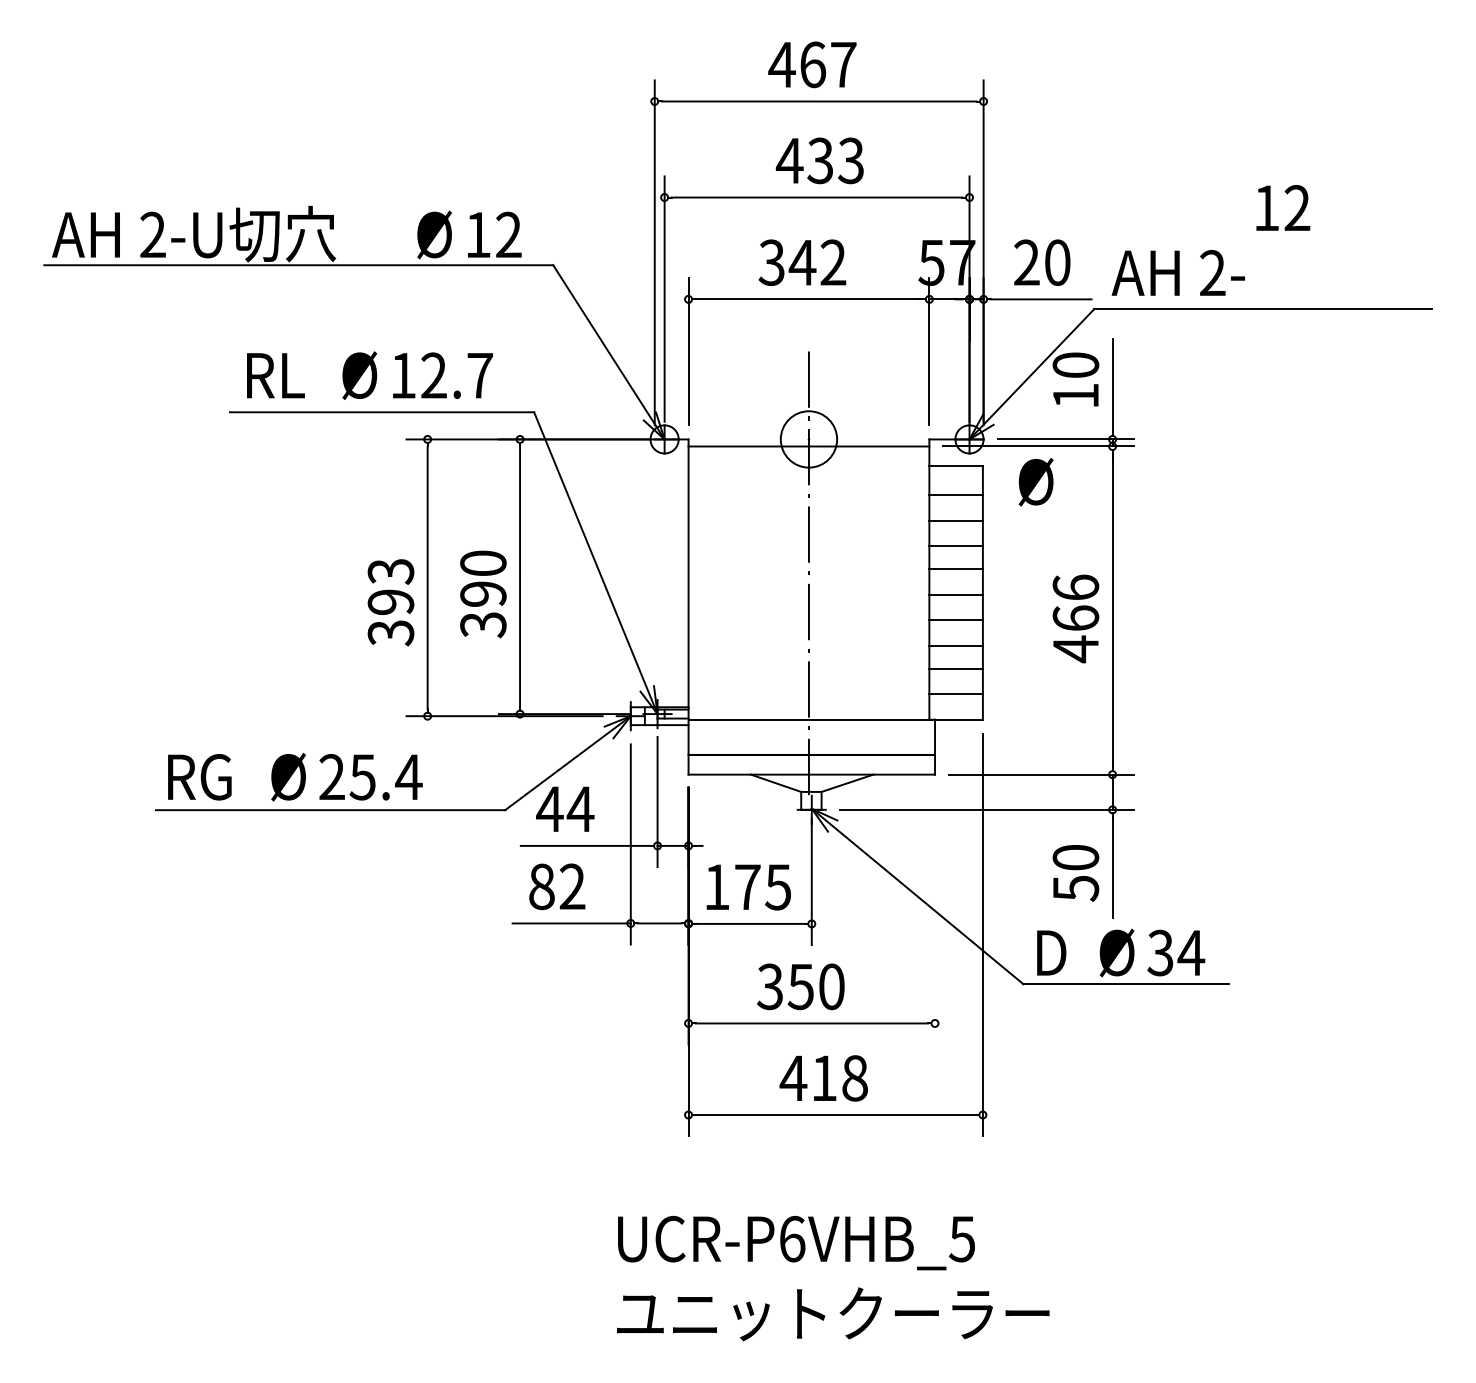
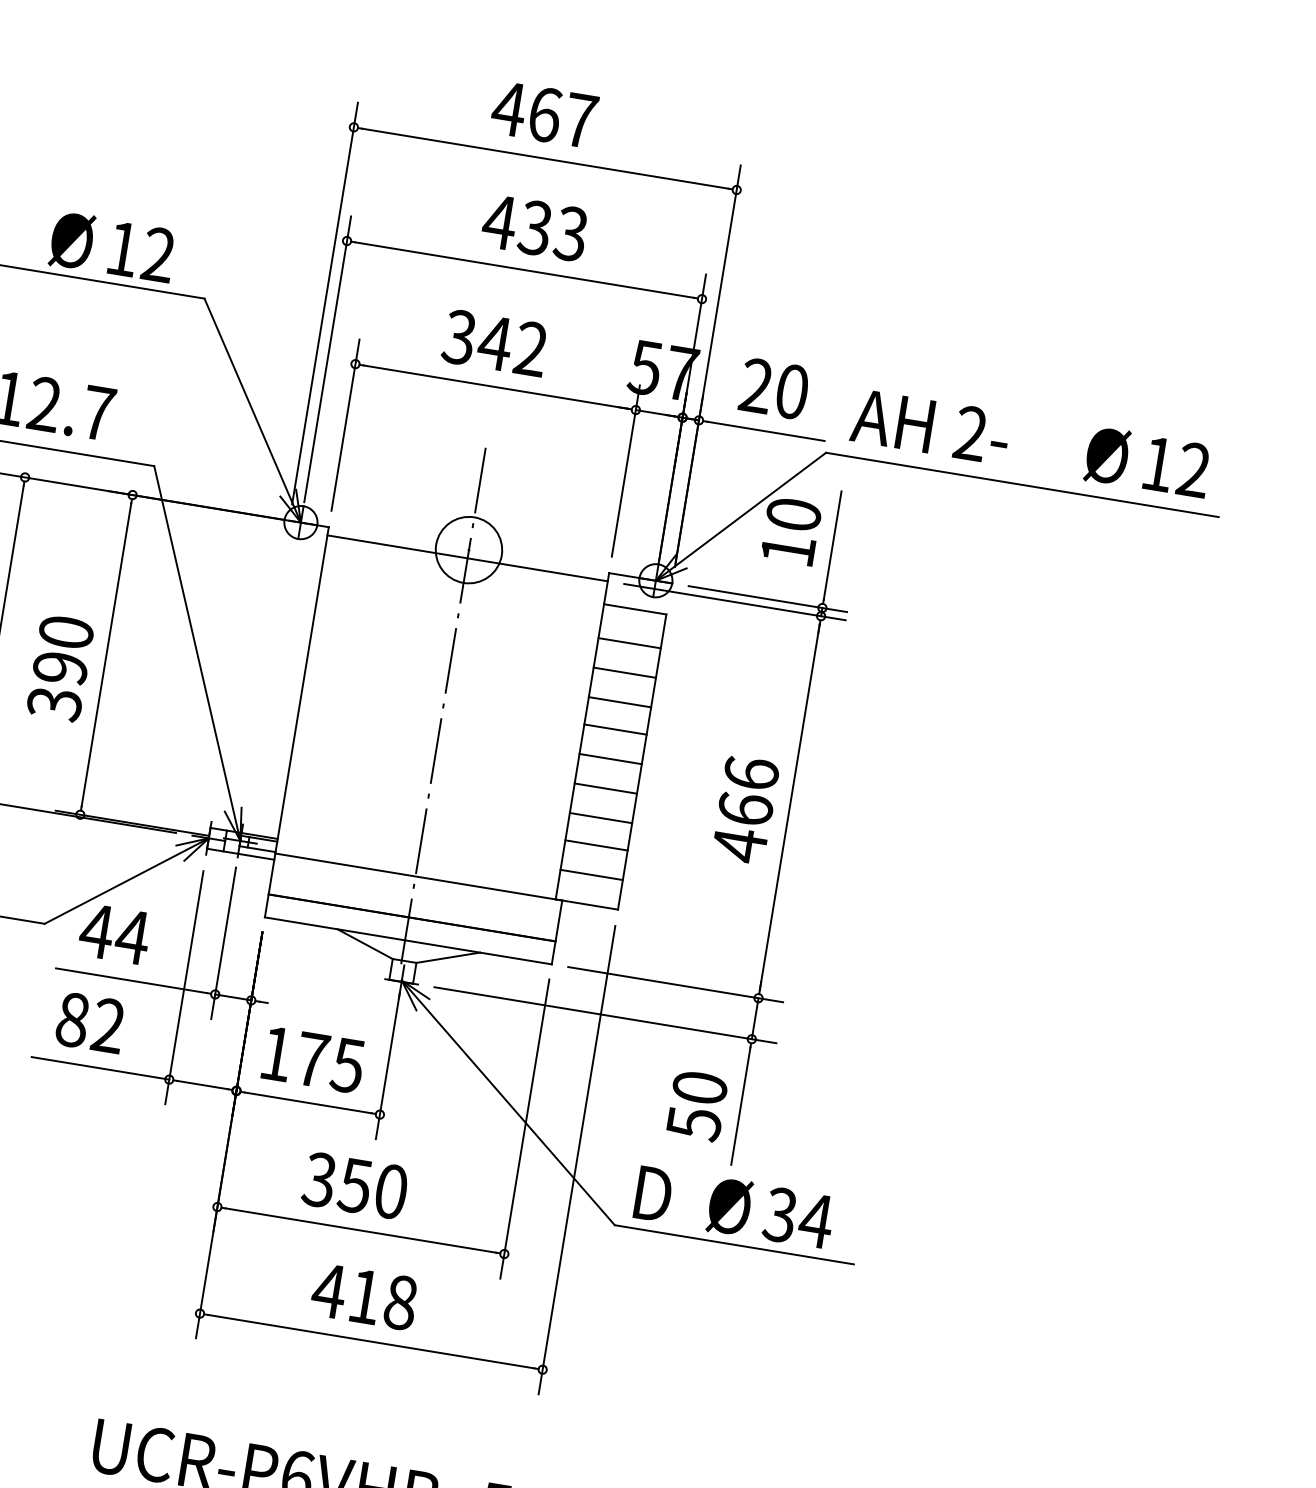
text: (1283, 207) -> (1177, 466), moved
text: (1035, 482) -> (1106, 456), moved
line: (935, 915) -> (525, 1128), added

